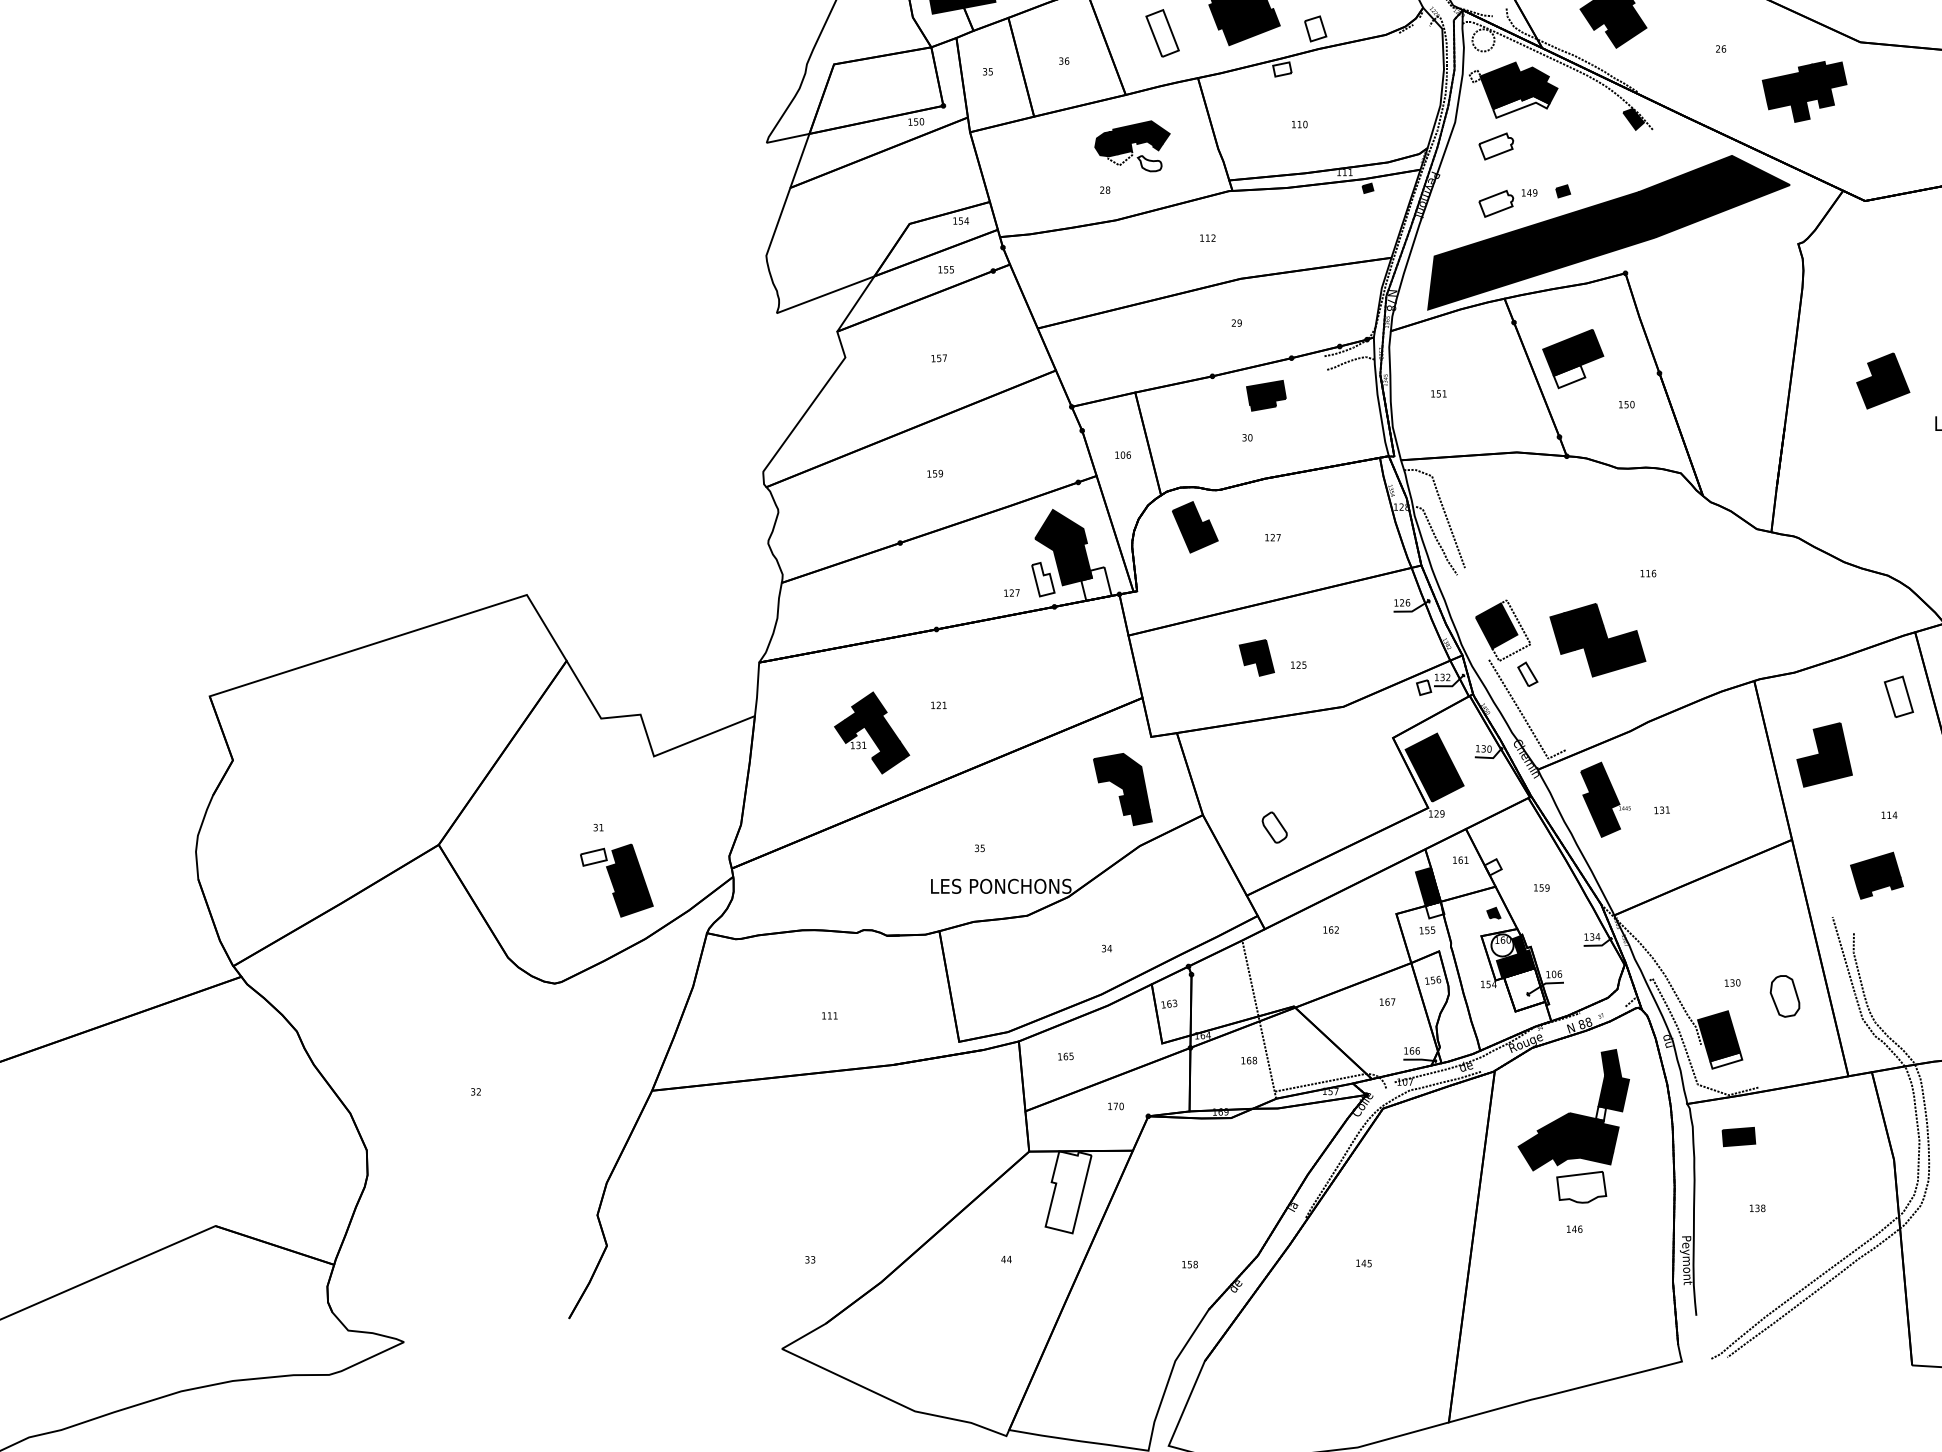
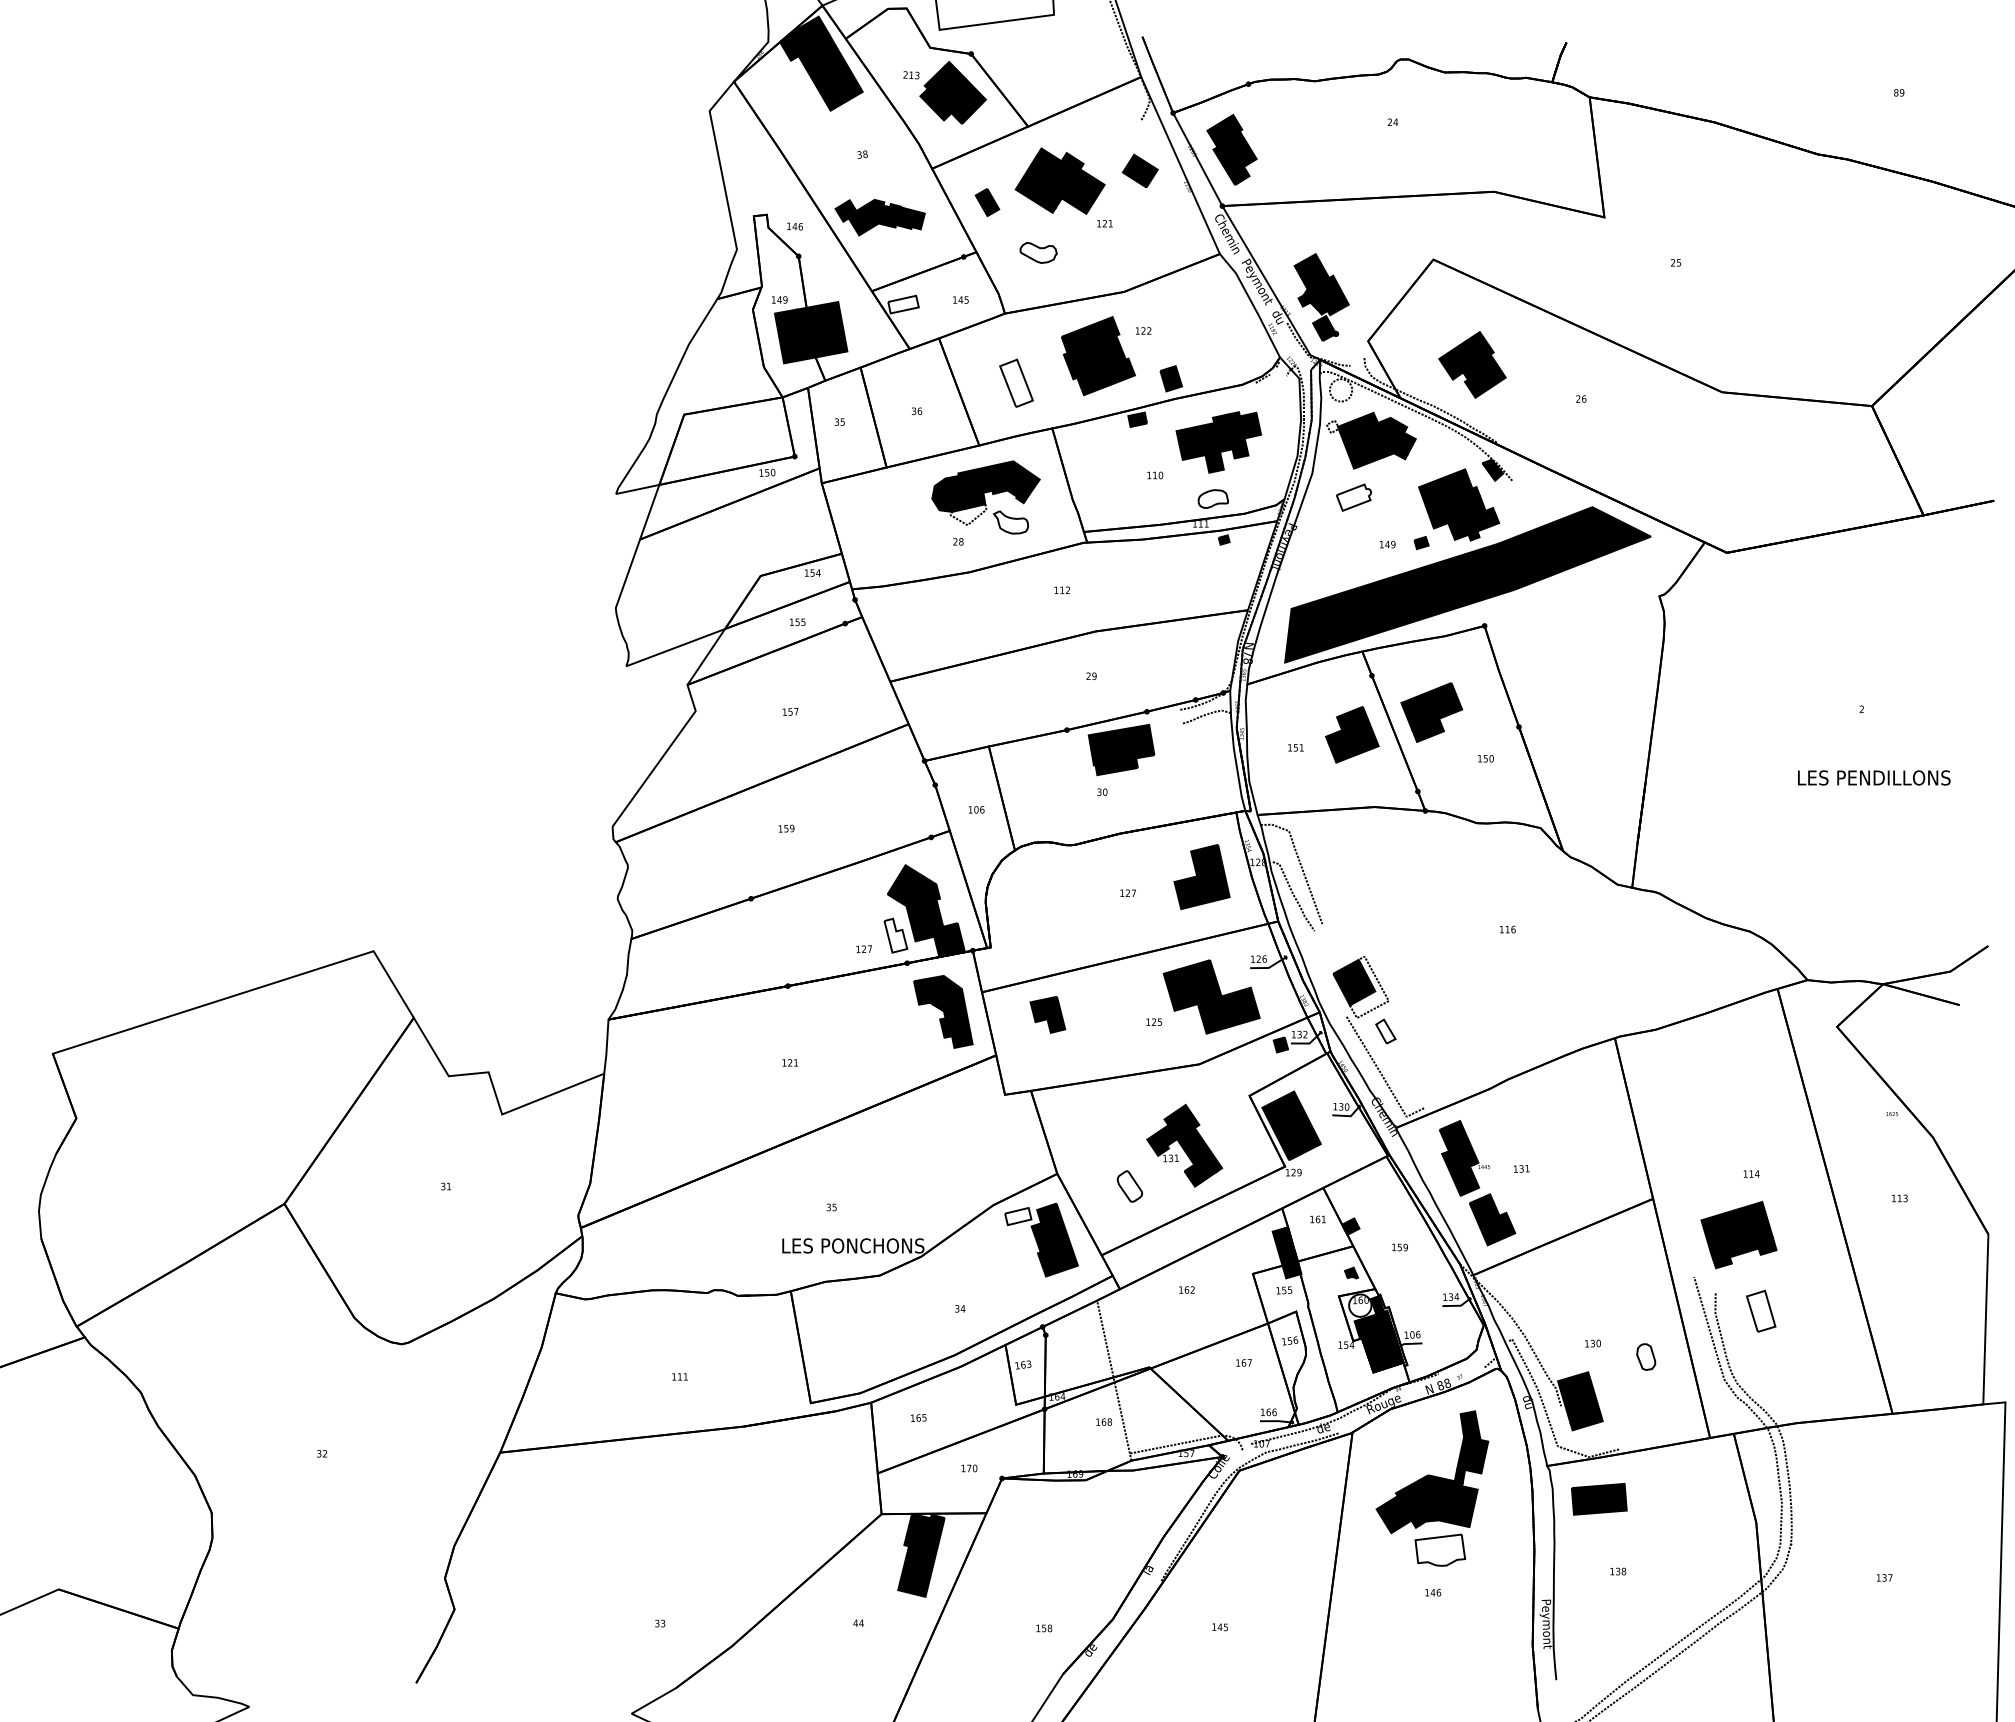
fill: (1315, 28) -> (1171, 378), added
fill: (1282, 69) -> (1137, 419), added
part: (1804, 91) -> (1218, 442), moved
fill: (1520, 106) -> (1378, 457), added
part: (1131, 146) -> (985, 497), size x1.43
part: (1356, 147) -> (1212, 498), added
part: (1600, 153) -> (1459, 504), added
part: (1495, 203) -> (1353, 555), removed
fill: (1568, 376) -> (1427, 730), added
part: (1883, 380) -> (1352, 734), moved
part: (1266, 395) -> (1121, 749), size x1.67
part: (1195, 527) -> (1492, 1219), moved
fill: (1096, 584) -> (949, 940), added
part: (1597, 639) -> (1211, 996), moved
part: (1256, 657) -> (1047, 1014), moved
fill: (1423, 687) -> (1280, 1044), added
part: (1899, 696) -> (1761, 1310), moved
part: (871, 732) -> (1184, 1145), moved
part: (1824, 754) -> (1201, 876), moved
part: (1123, 789) -> (943, 1011), moved
fill: (1492, 867) -> (1350, 1226), added
part: (1876, 876) -> (1738, 1235), size x1.43
part: (616, 880) -> (1041, 1239), moved
fill: (1434, 909) -> (1291, 1269), added
fill: (1524, 989) -> (1382, 1350), added
part: (1785, 995) -> (1646, 1356), size x0.62
fill: (1726, 1059) -> (1586, 1421), added
fill: (1600, 1113) -> (1459, 1475), added
part: (1739, 1137) -> (1599, 1499), size x1.67
fill: (1068, 1191) -> (921, 1554), added

